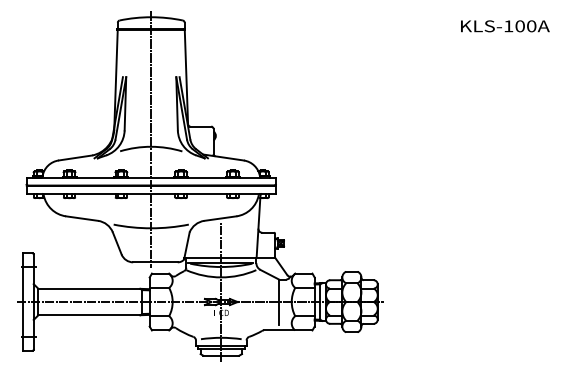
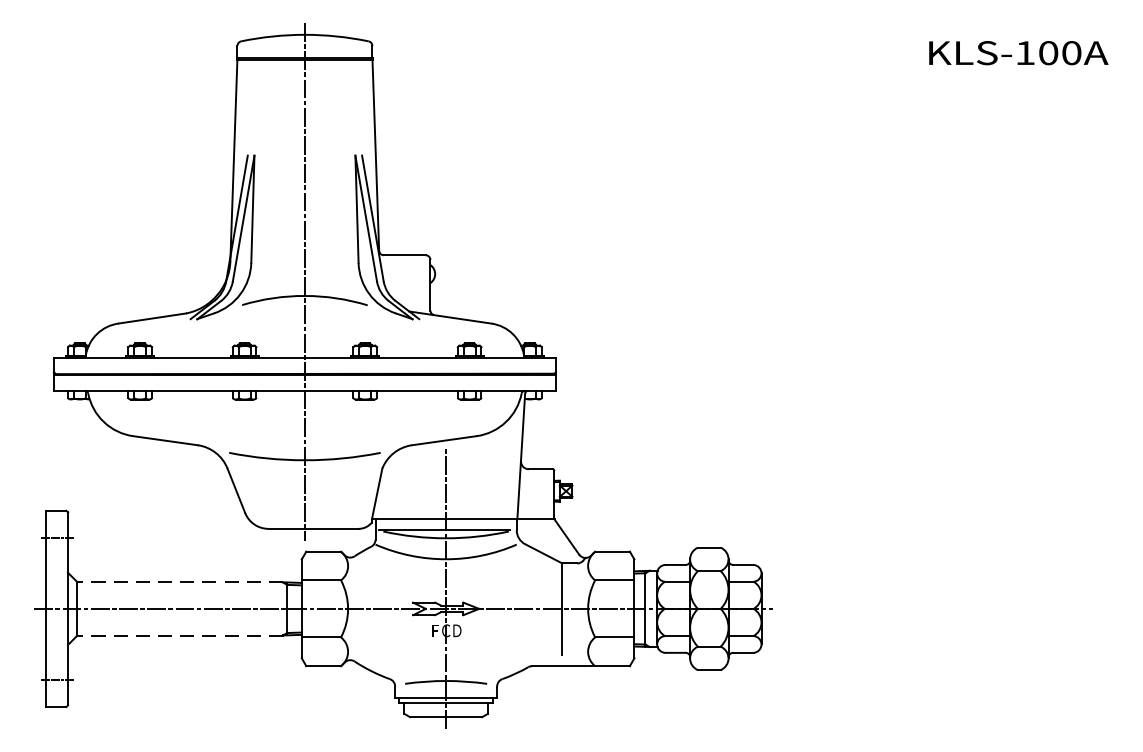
line: (89, 288) -> (180, 581), solid -> dashed
line: (89, 315) -> (180, 636), solid -> dashed

